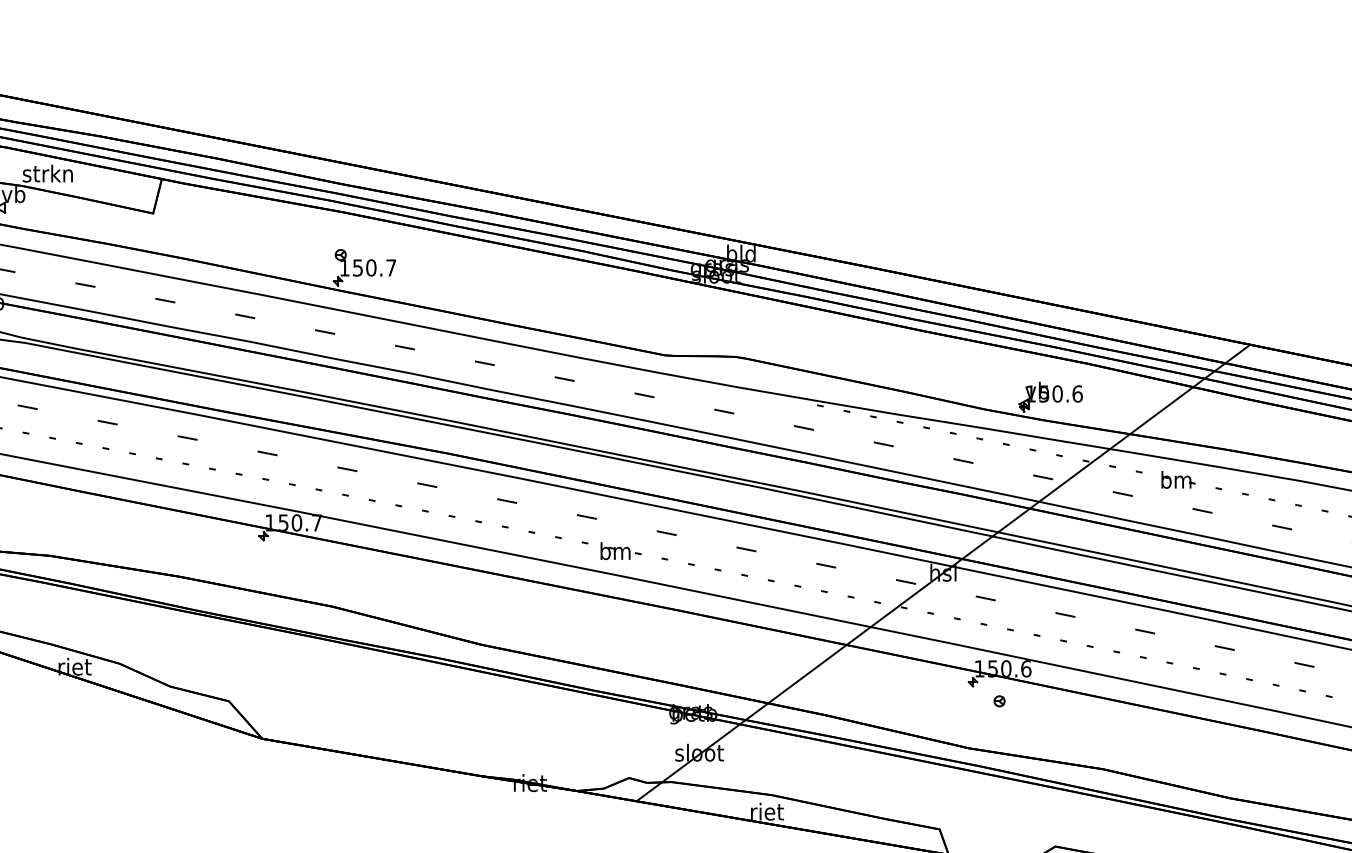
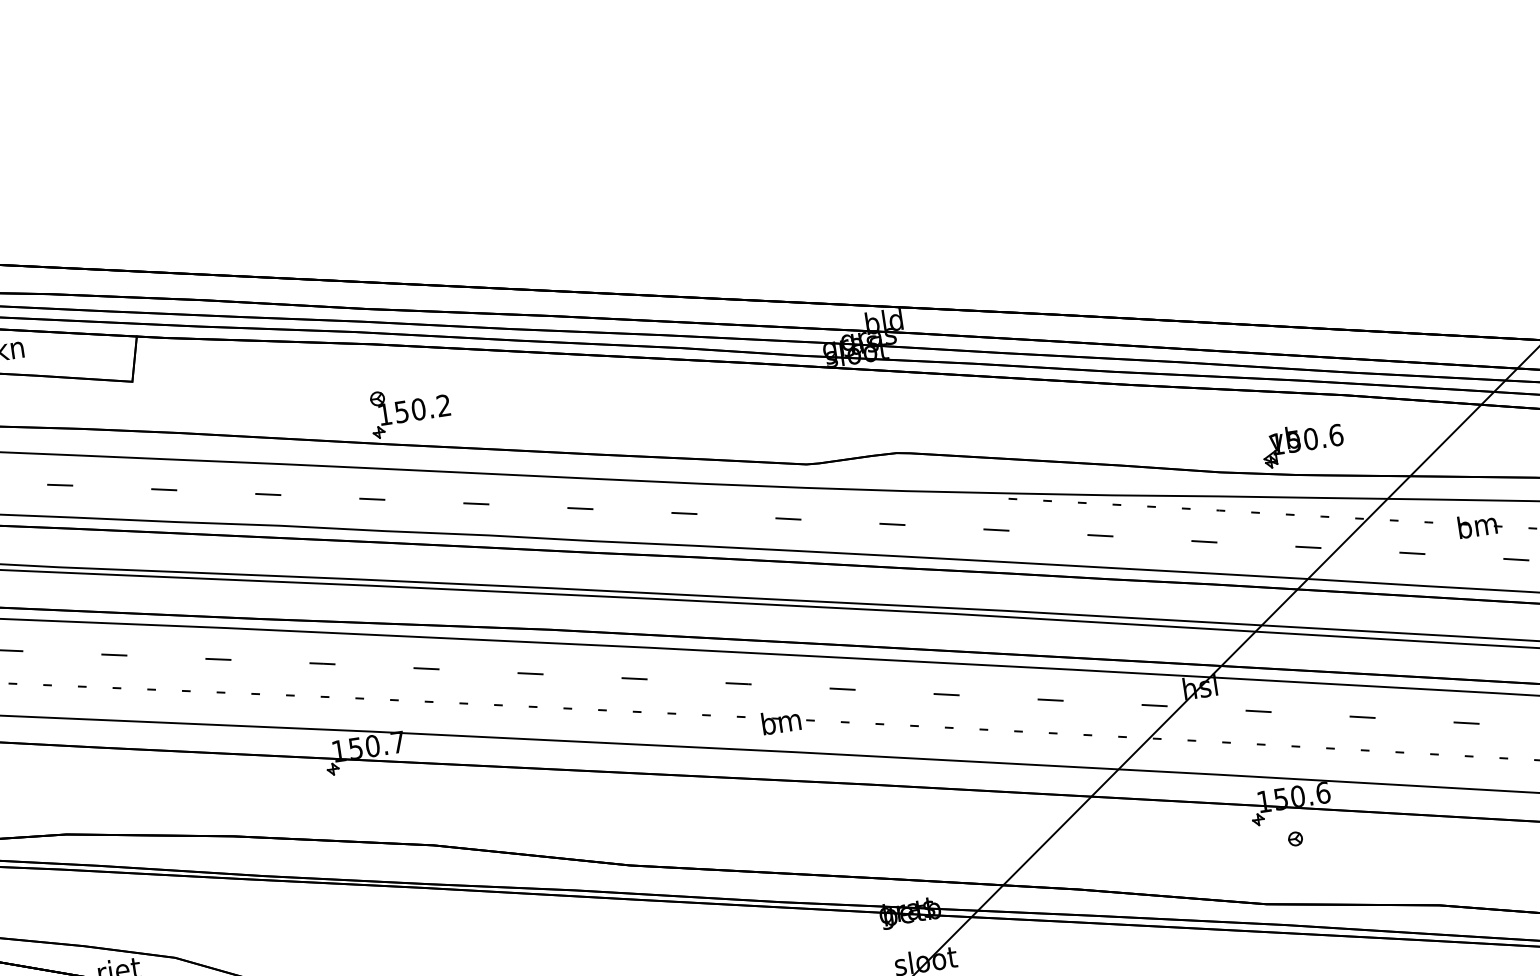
text: (391, 267) -> (444, 405), 150.7 -> 150.2

